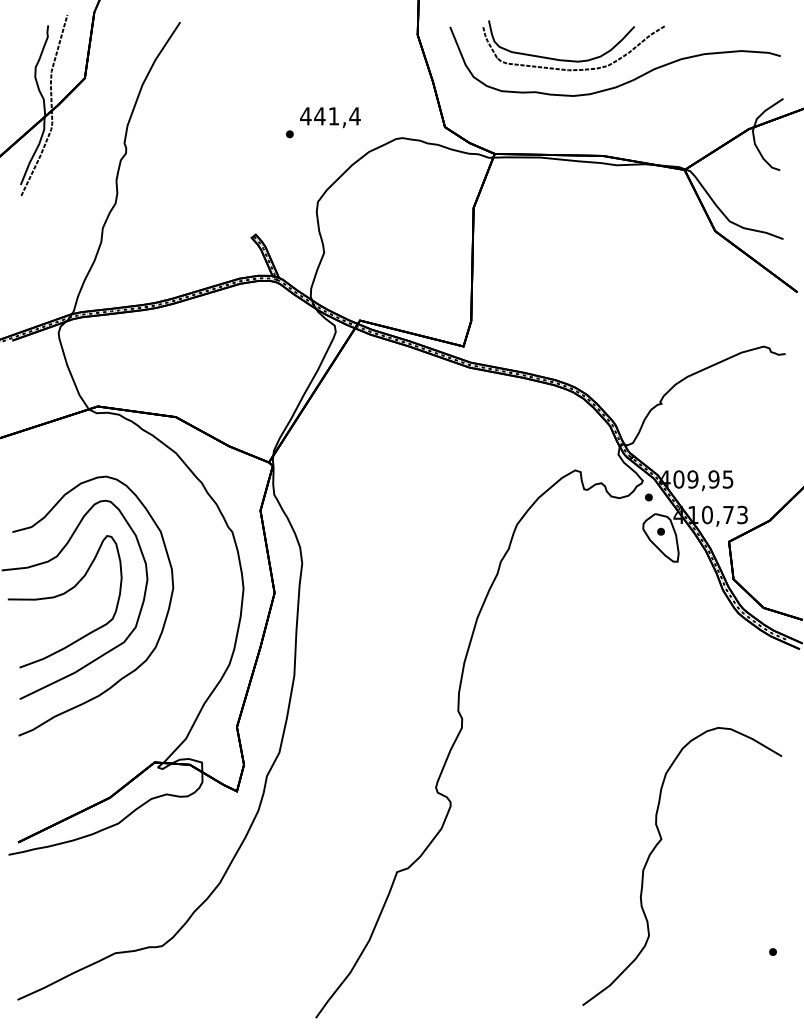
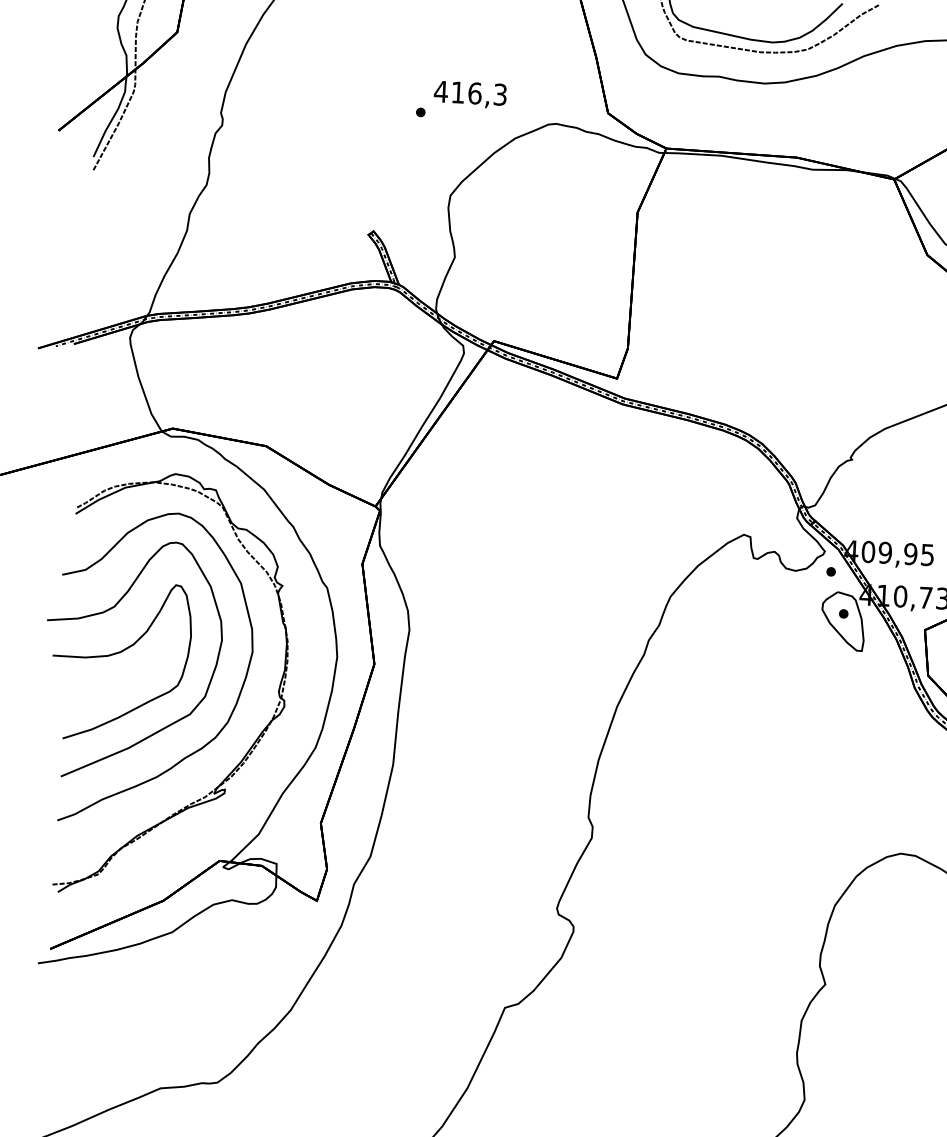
text: (337, 116) -> (479, 93), 441,4 -> 416,3
part: (178, 661) -> (254, 740), added

